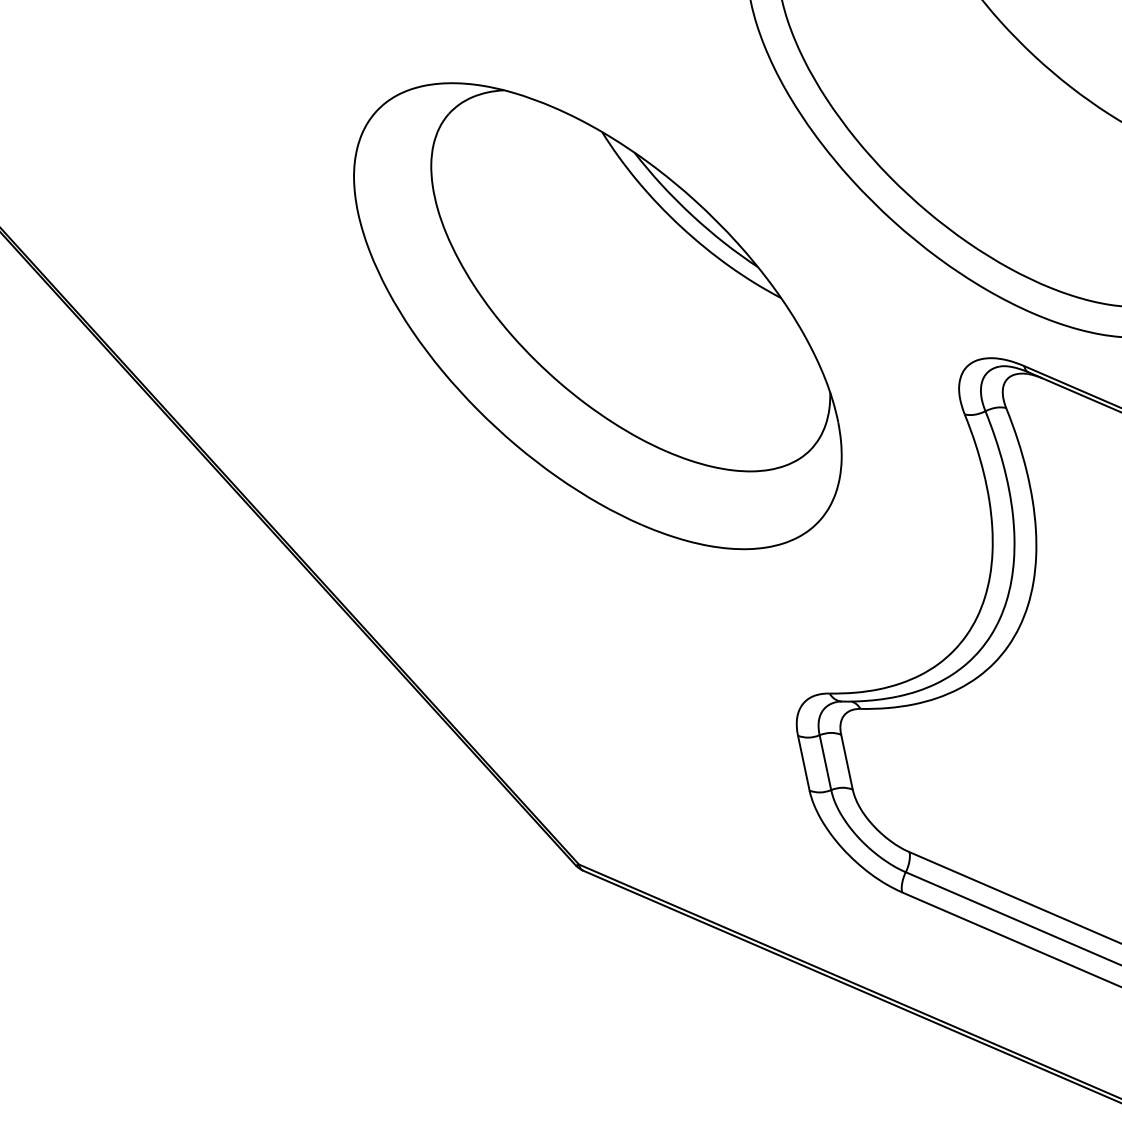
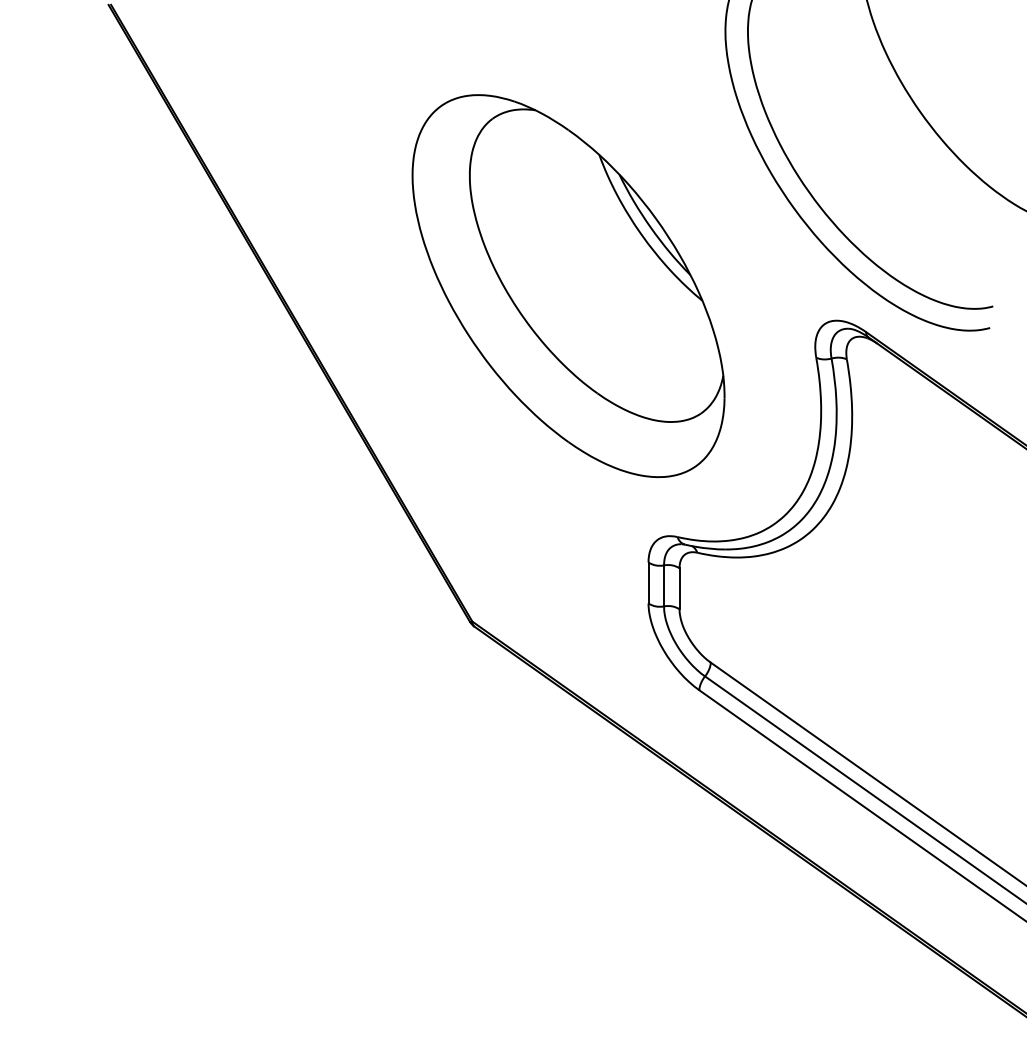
part: (597, 315) -> (568, 285), moved

